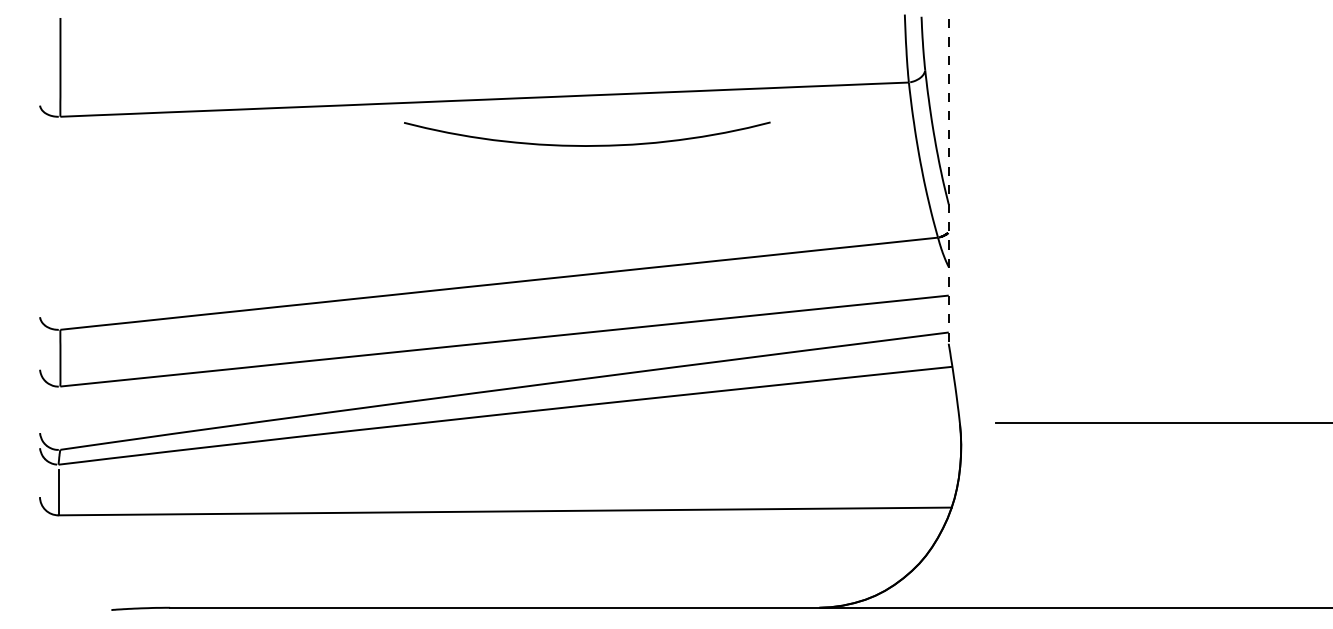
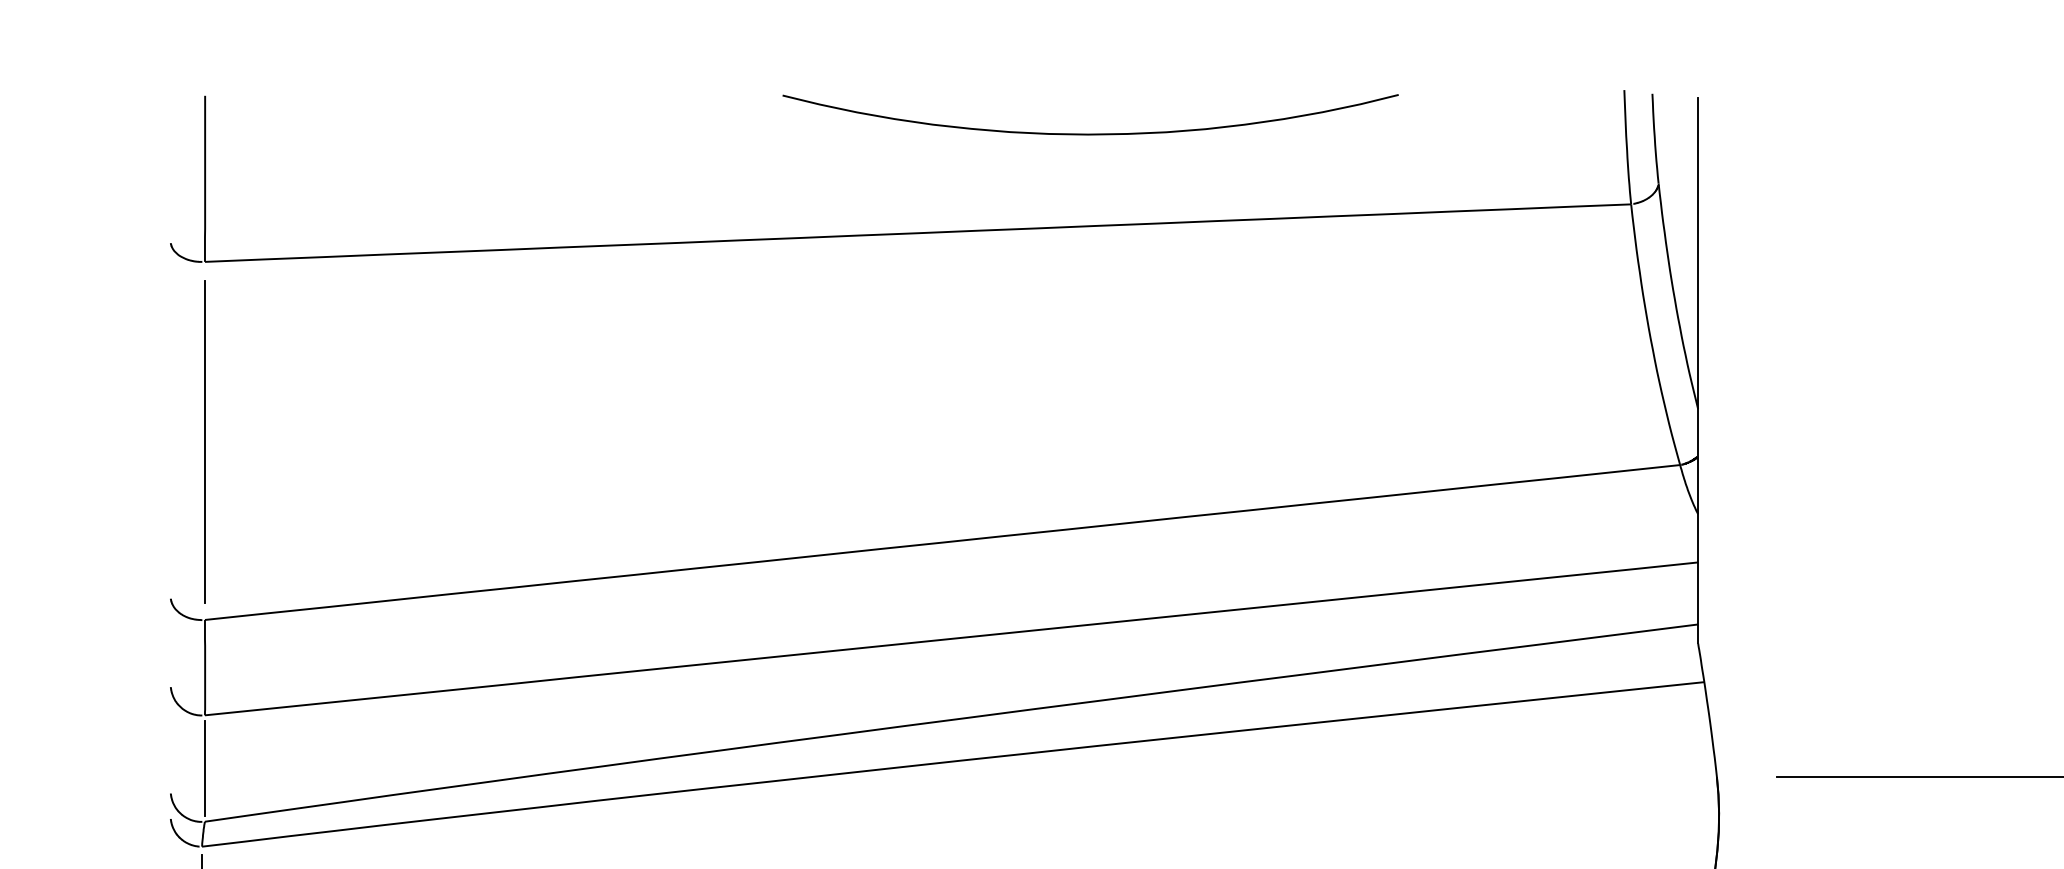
curve: (587, 145) -> (1090, 133), moved
line: (948, 181) -> (1697, 370), dashed -> solid
line: (60, 223) -> (205, 441), added
line: (60, 417) -> (205, 767), added

